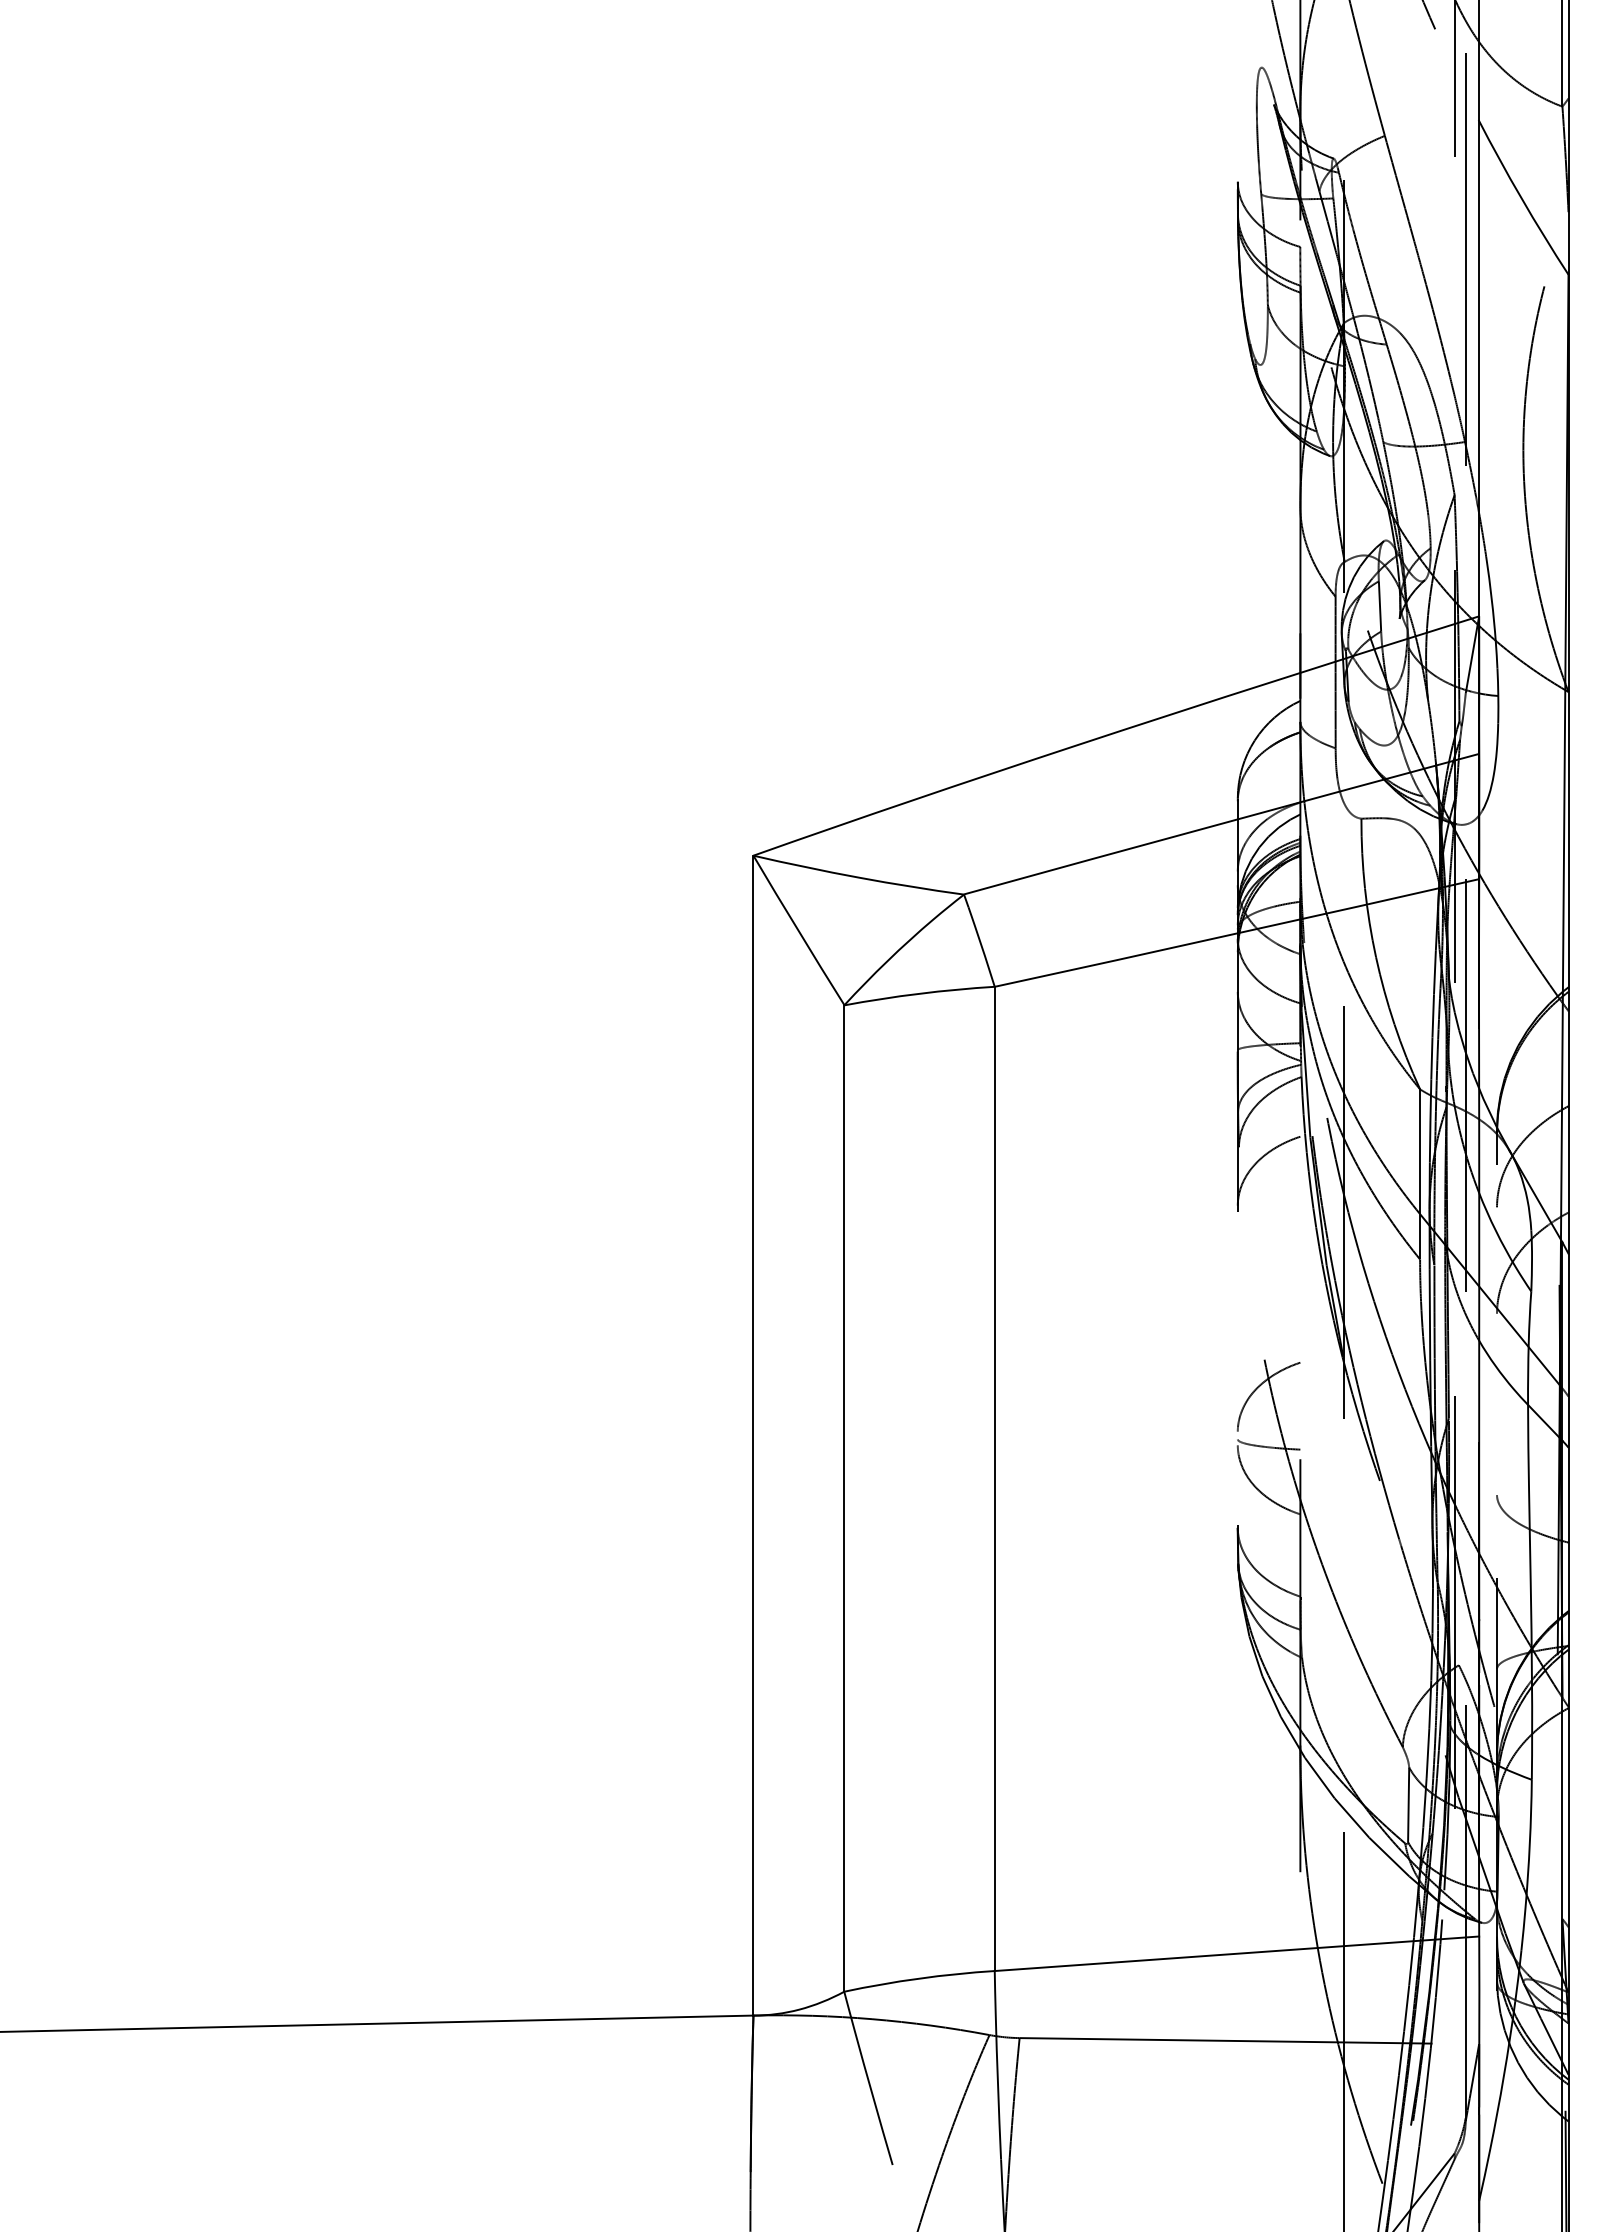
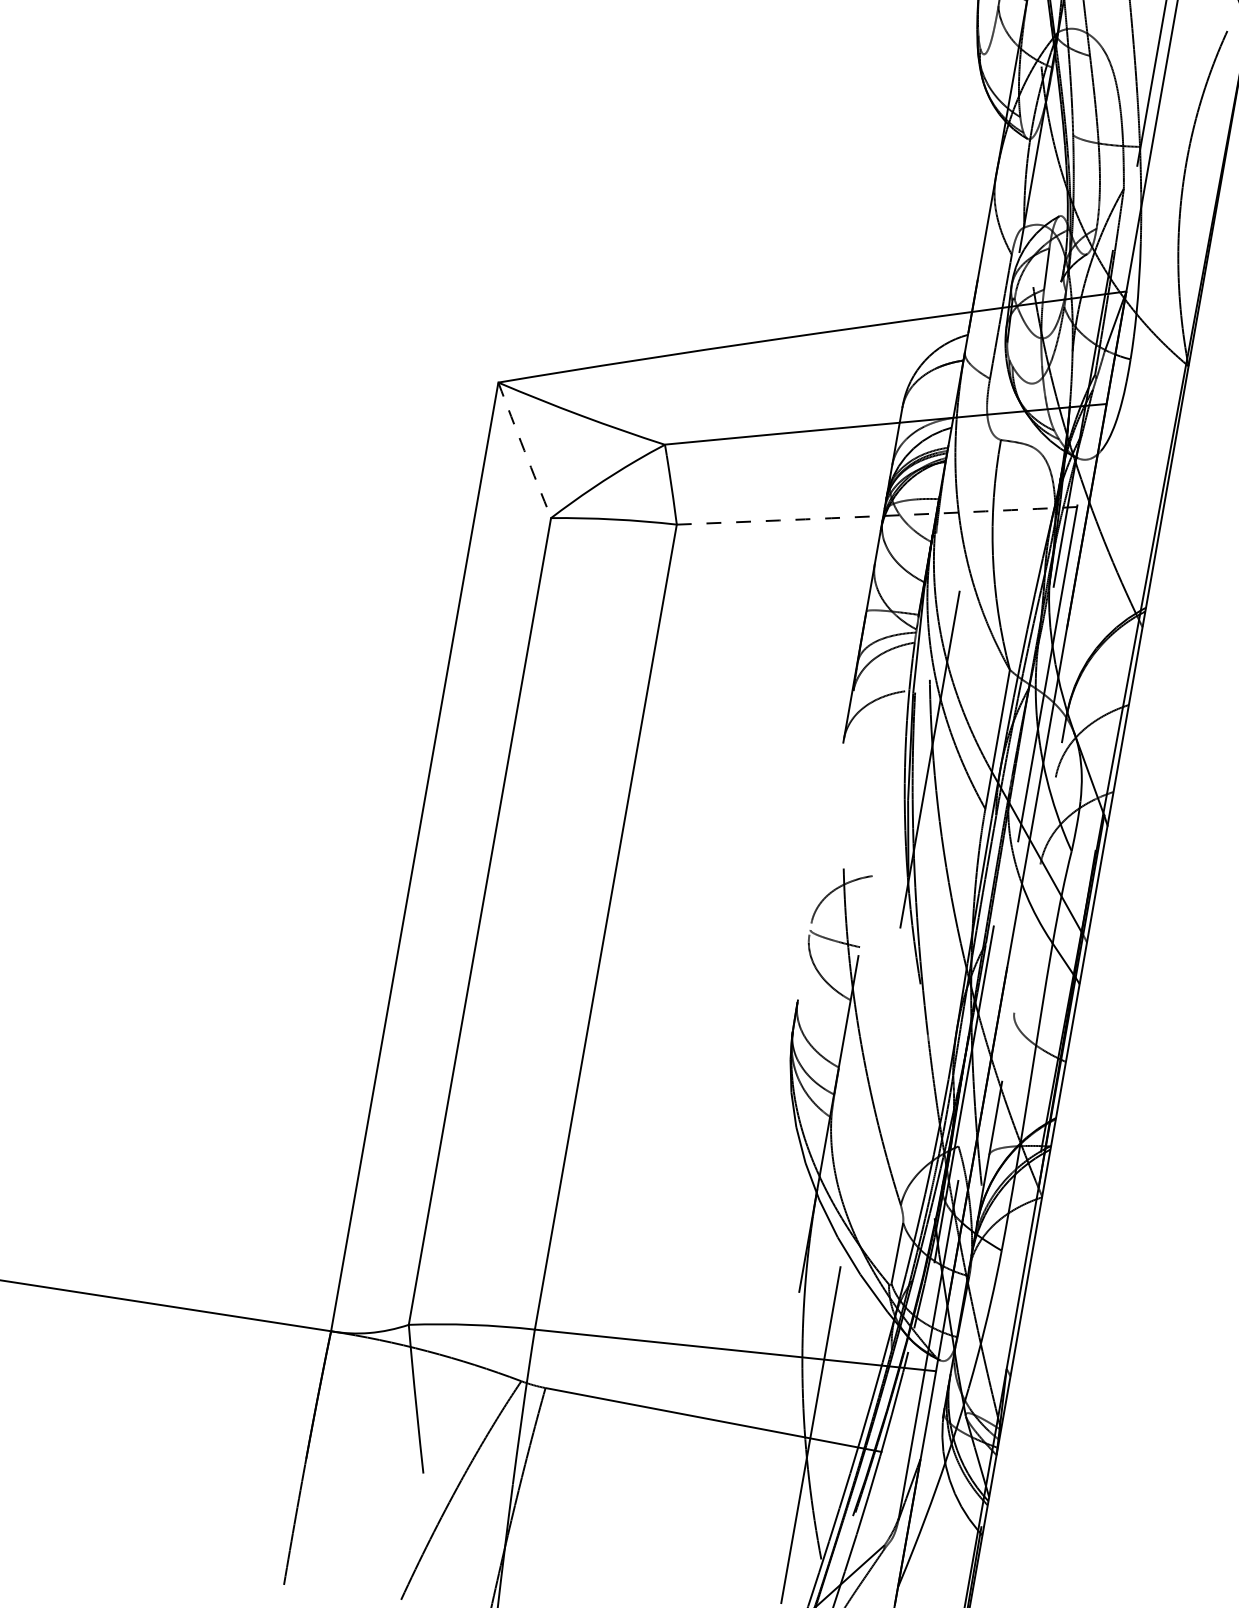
arc: (798, 930) -> (524, 450), solid -> dashed
arc: (1237, 933) -> (883, 516), solid -> dashed

